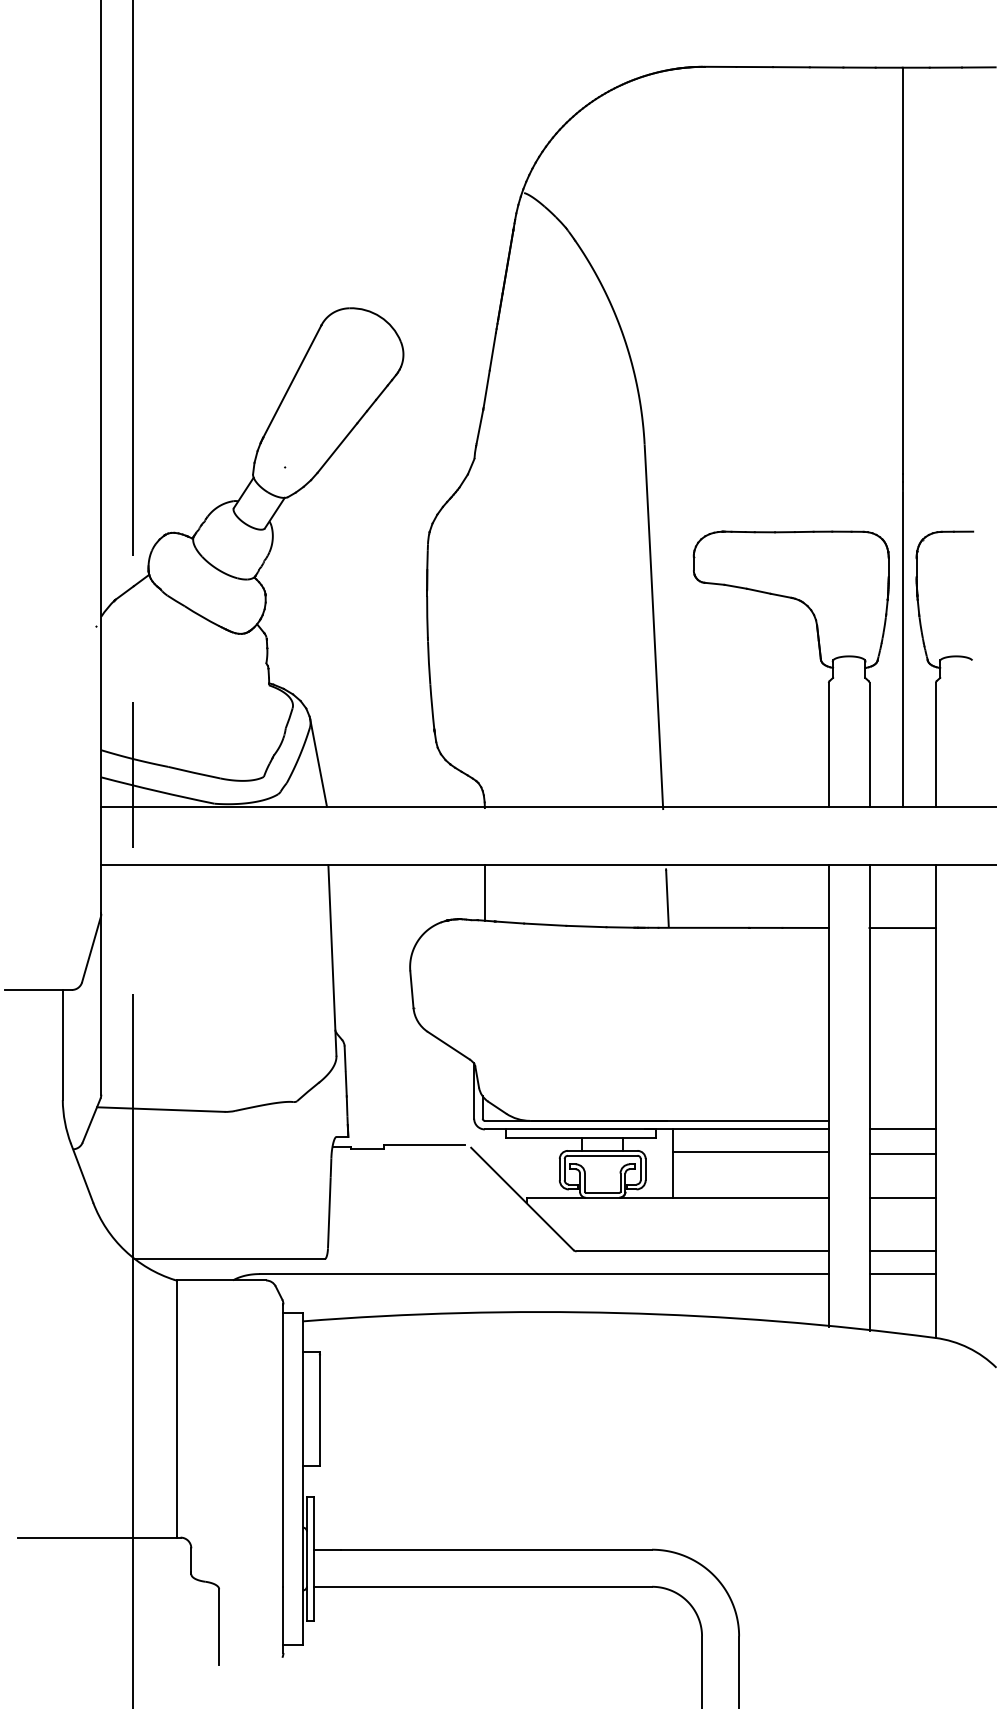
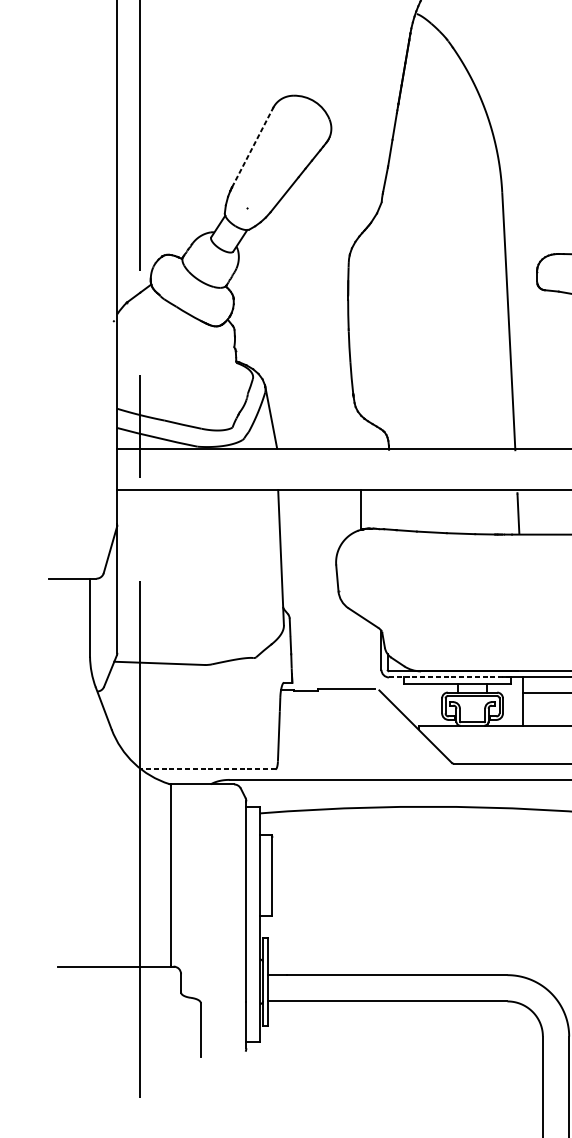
line: (292, 381) -> (252, 147), solid -> dashed
line: (484, 892) -> (361, 509), moved
line: (570, 1129) -> (449, 677), solid -> dashed
line: (229, 1259) -> (208, 769), solid -> dashed

